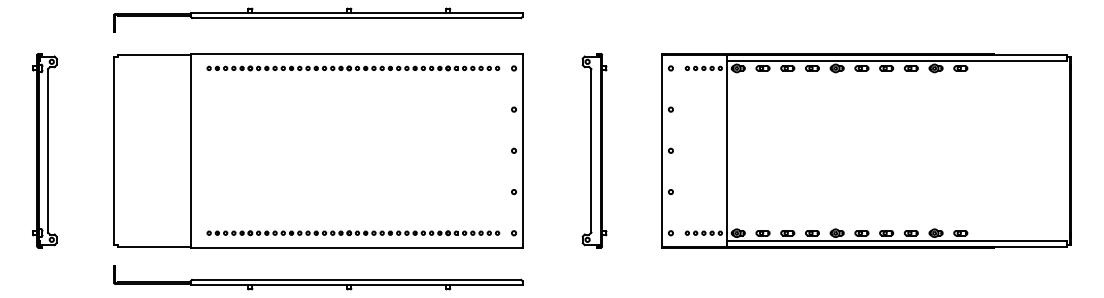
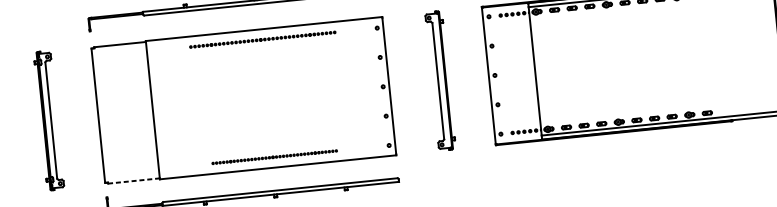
part: (353, 68) -> (262, 39), size x0.7
part: (353, 233) -> (274, 157), size x0.6
line: (154, 246) -> (134, 180), solid -> dashed

